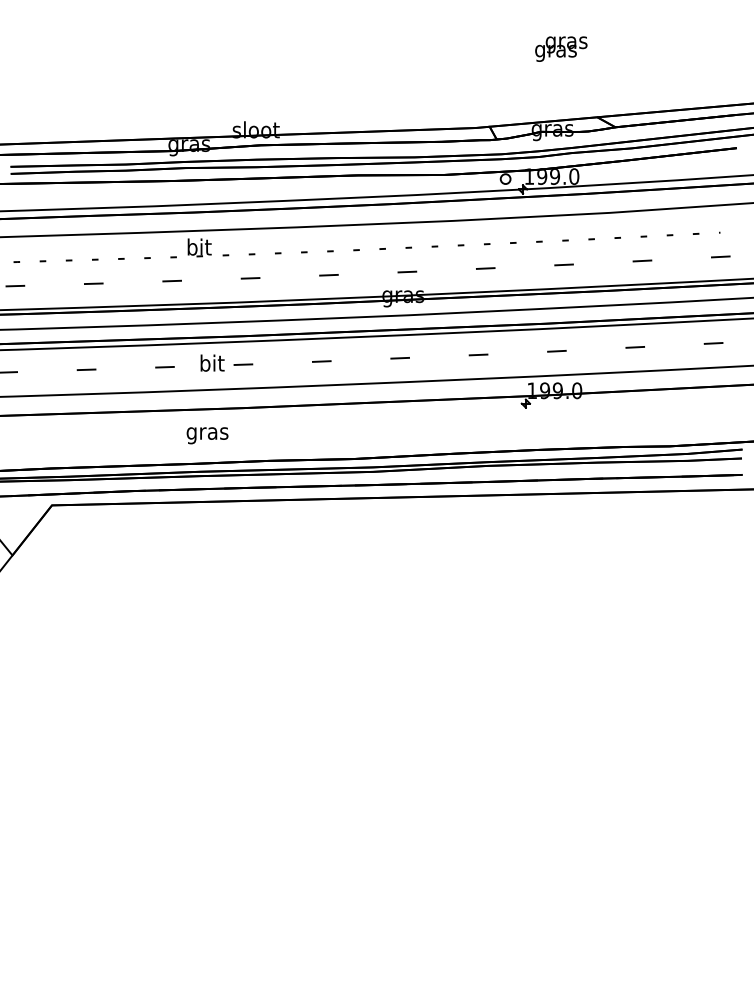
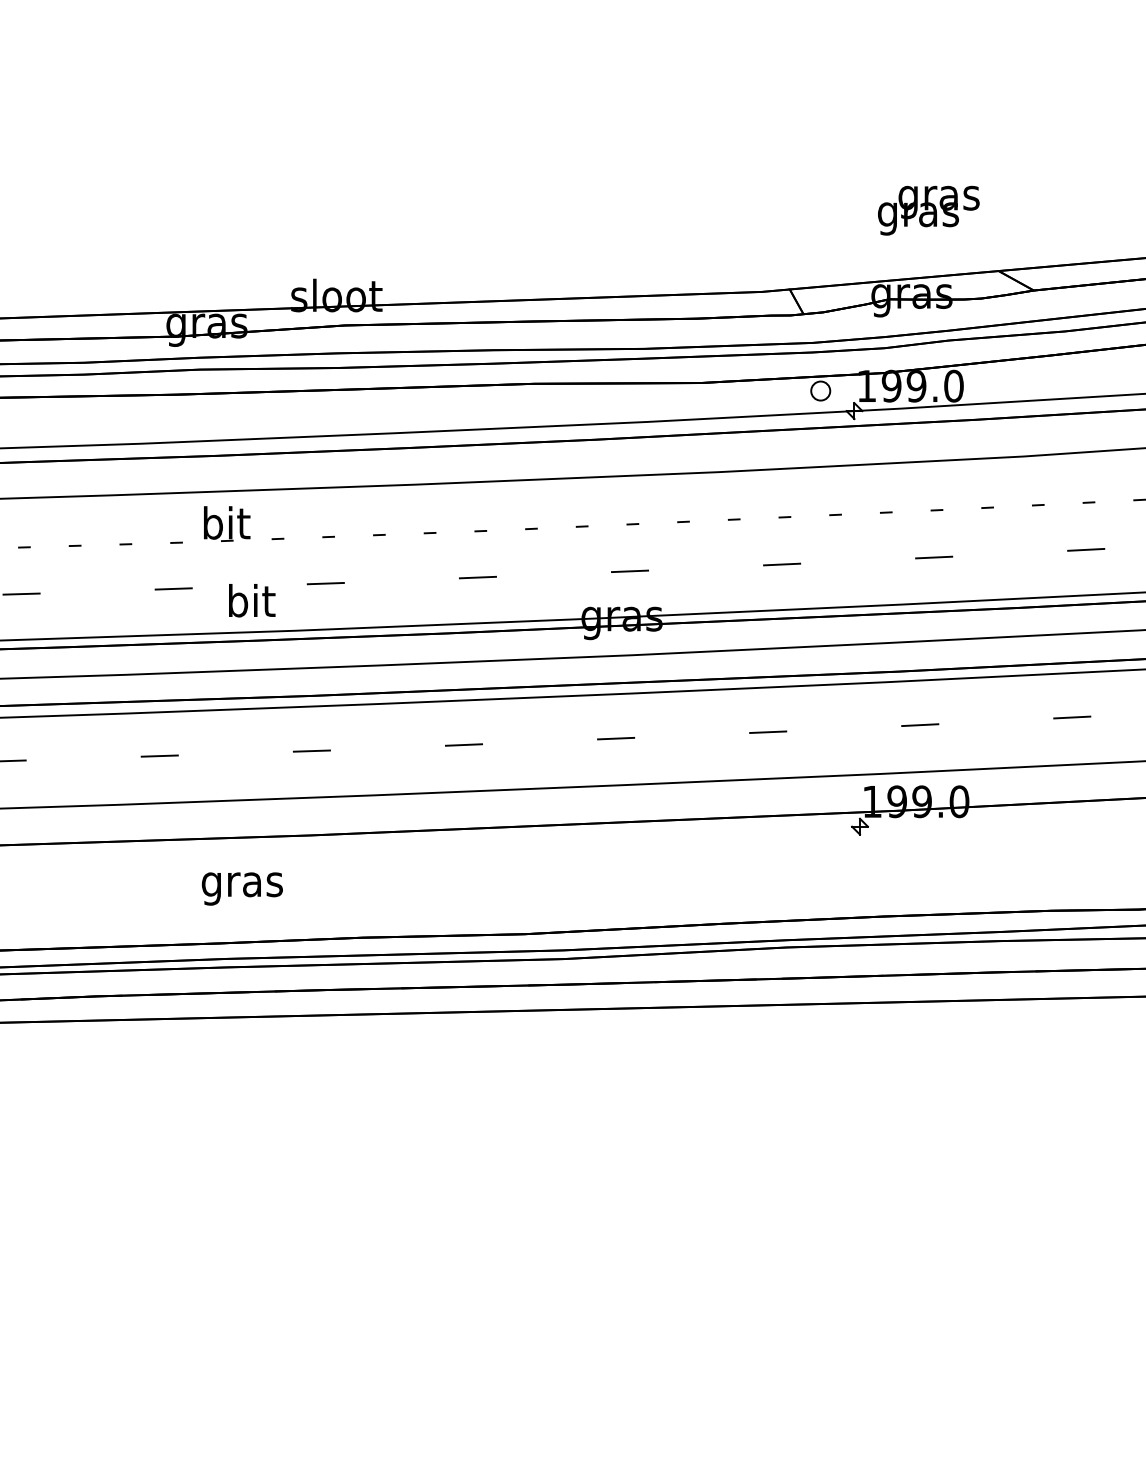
text: (561, 48) -> (929, 209), moved
text: (212, 362) -> (251, 599), moved

